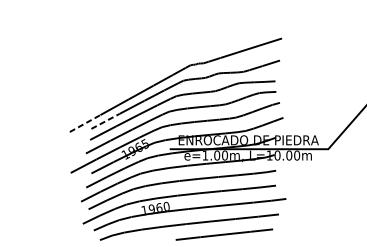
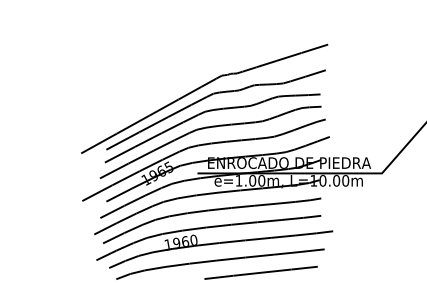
line: (105, 121) -> (122, 141), dashed -> solid
line: (85, 123) -> (99, 143), dashed -> solid

